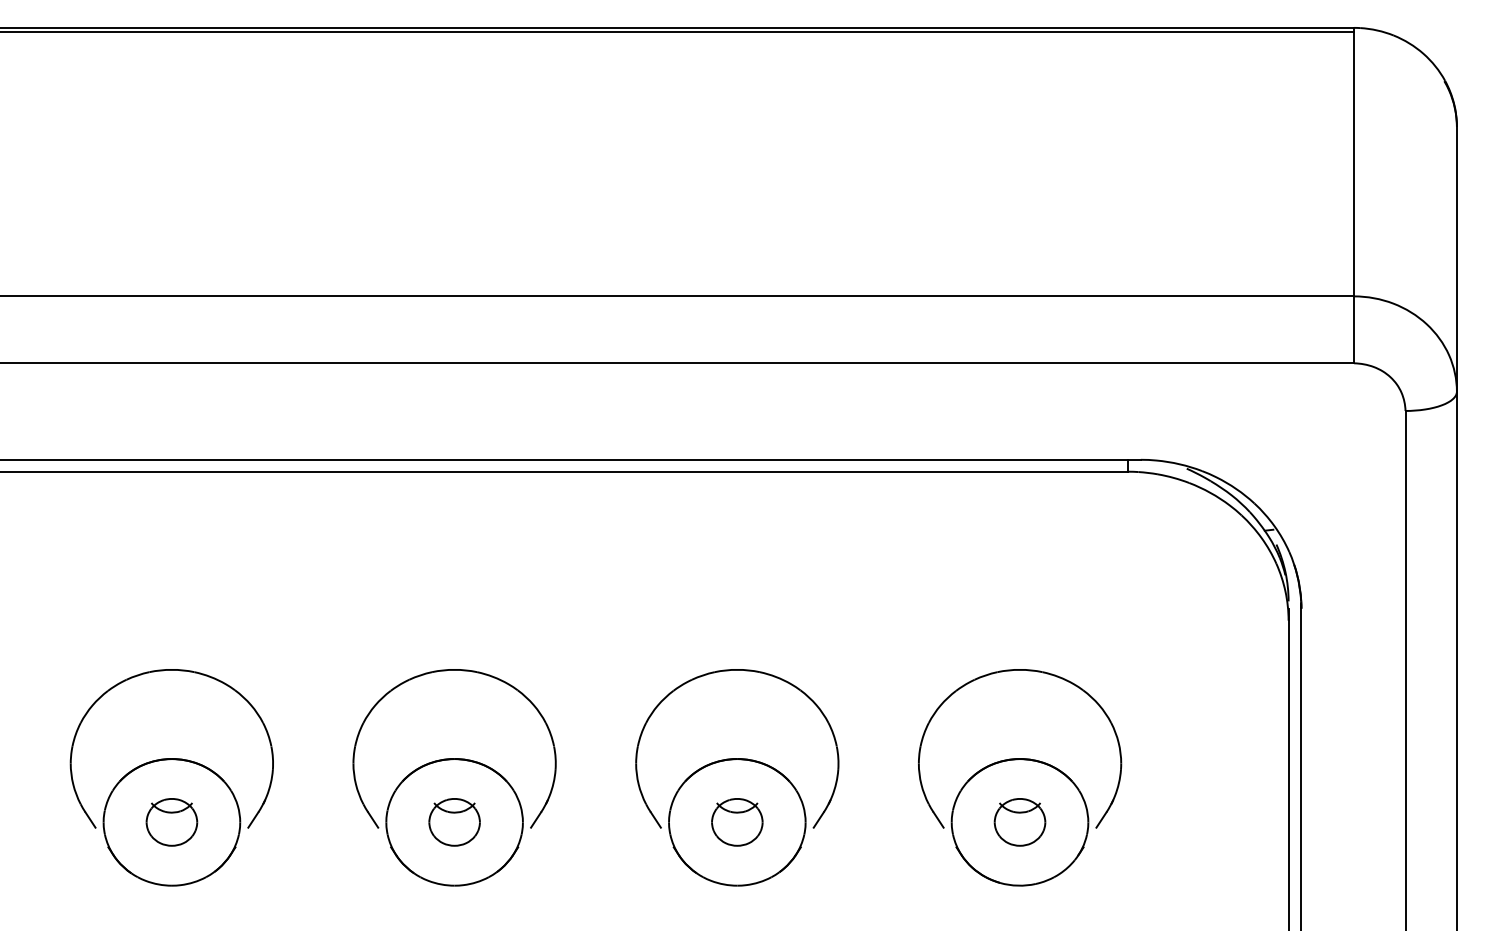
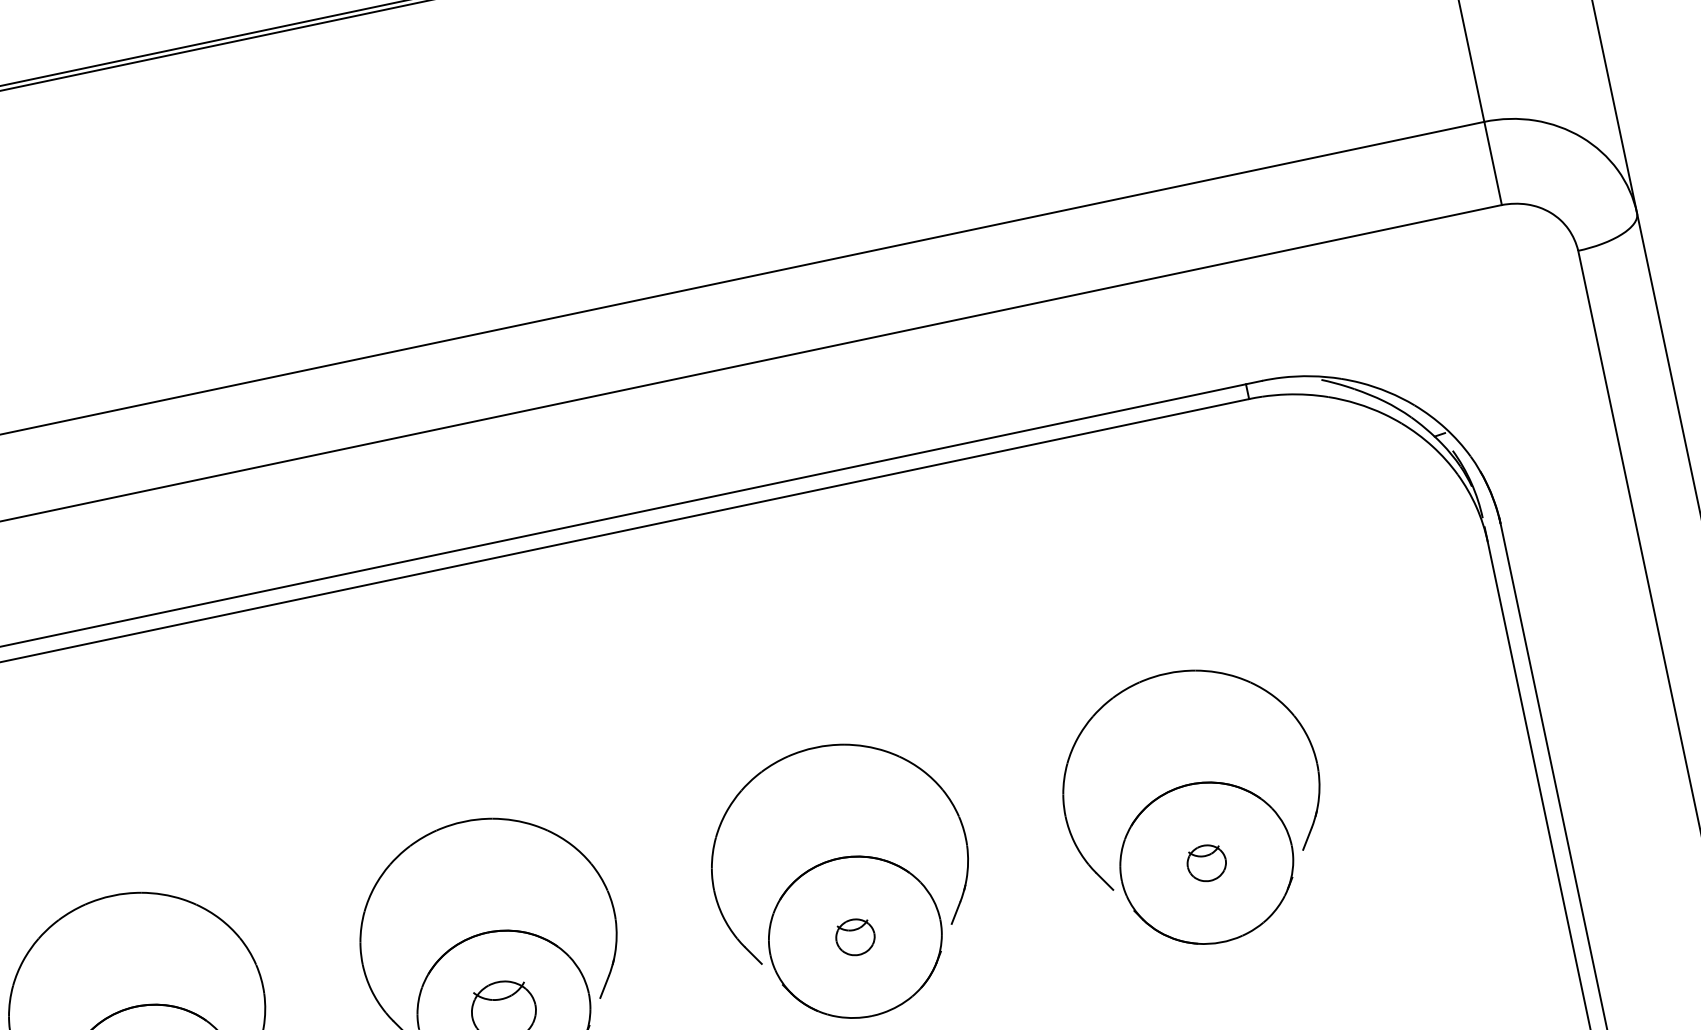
part: (737, 822) -> (855, 937), size x0.6
part: (1019, 822) -> (1206, 863), size x0.6

